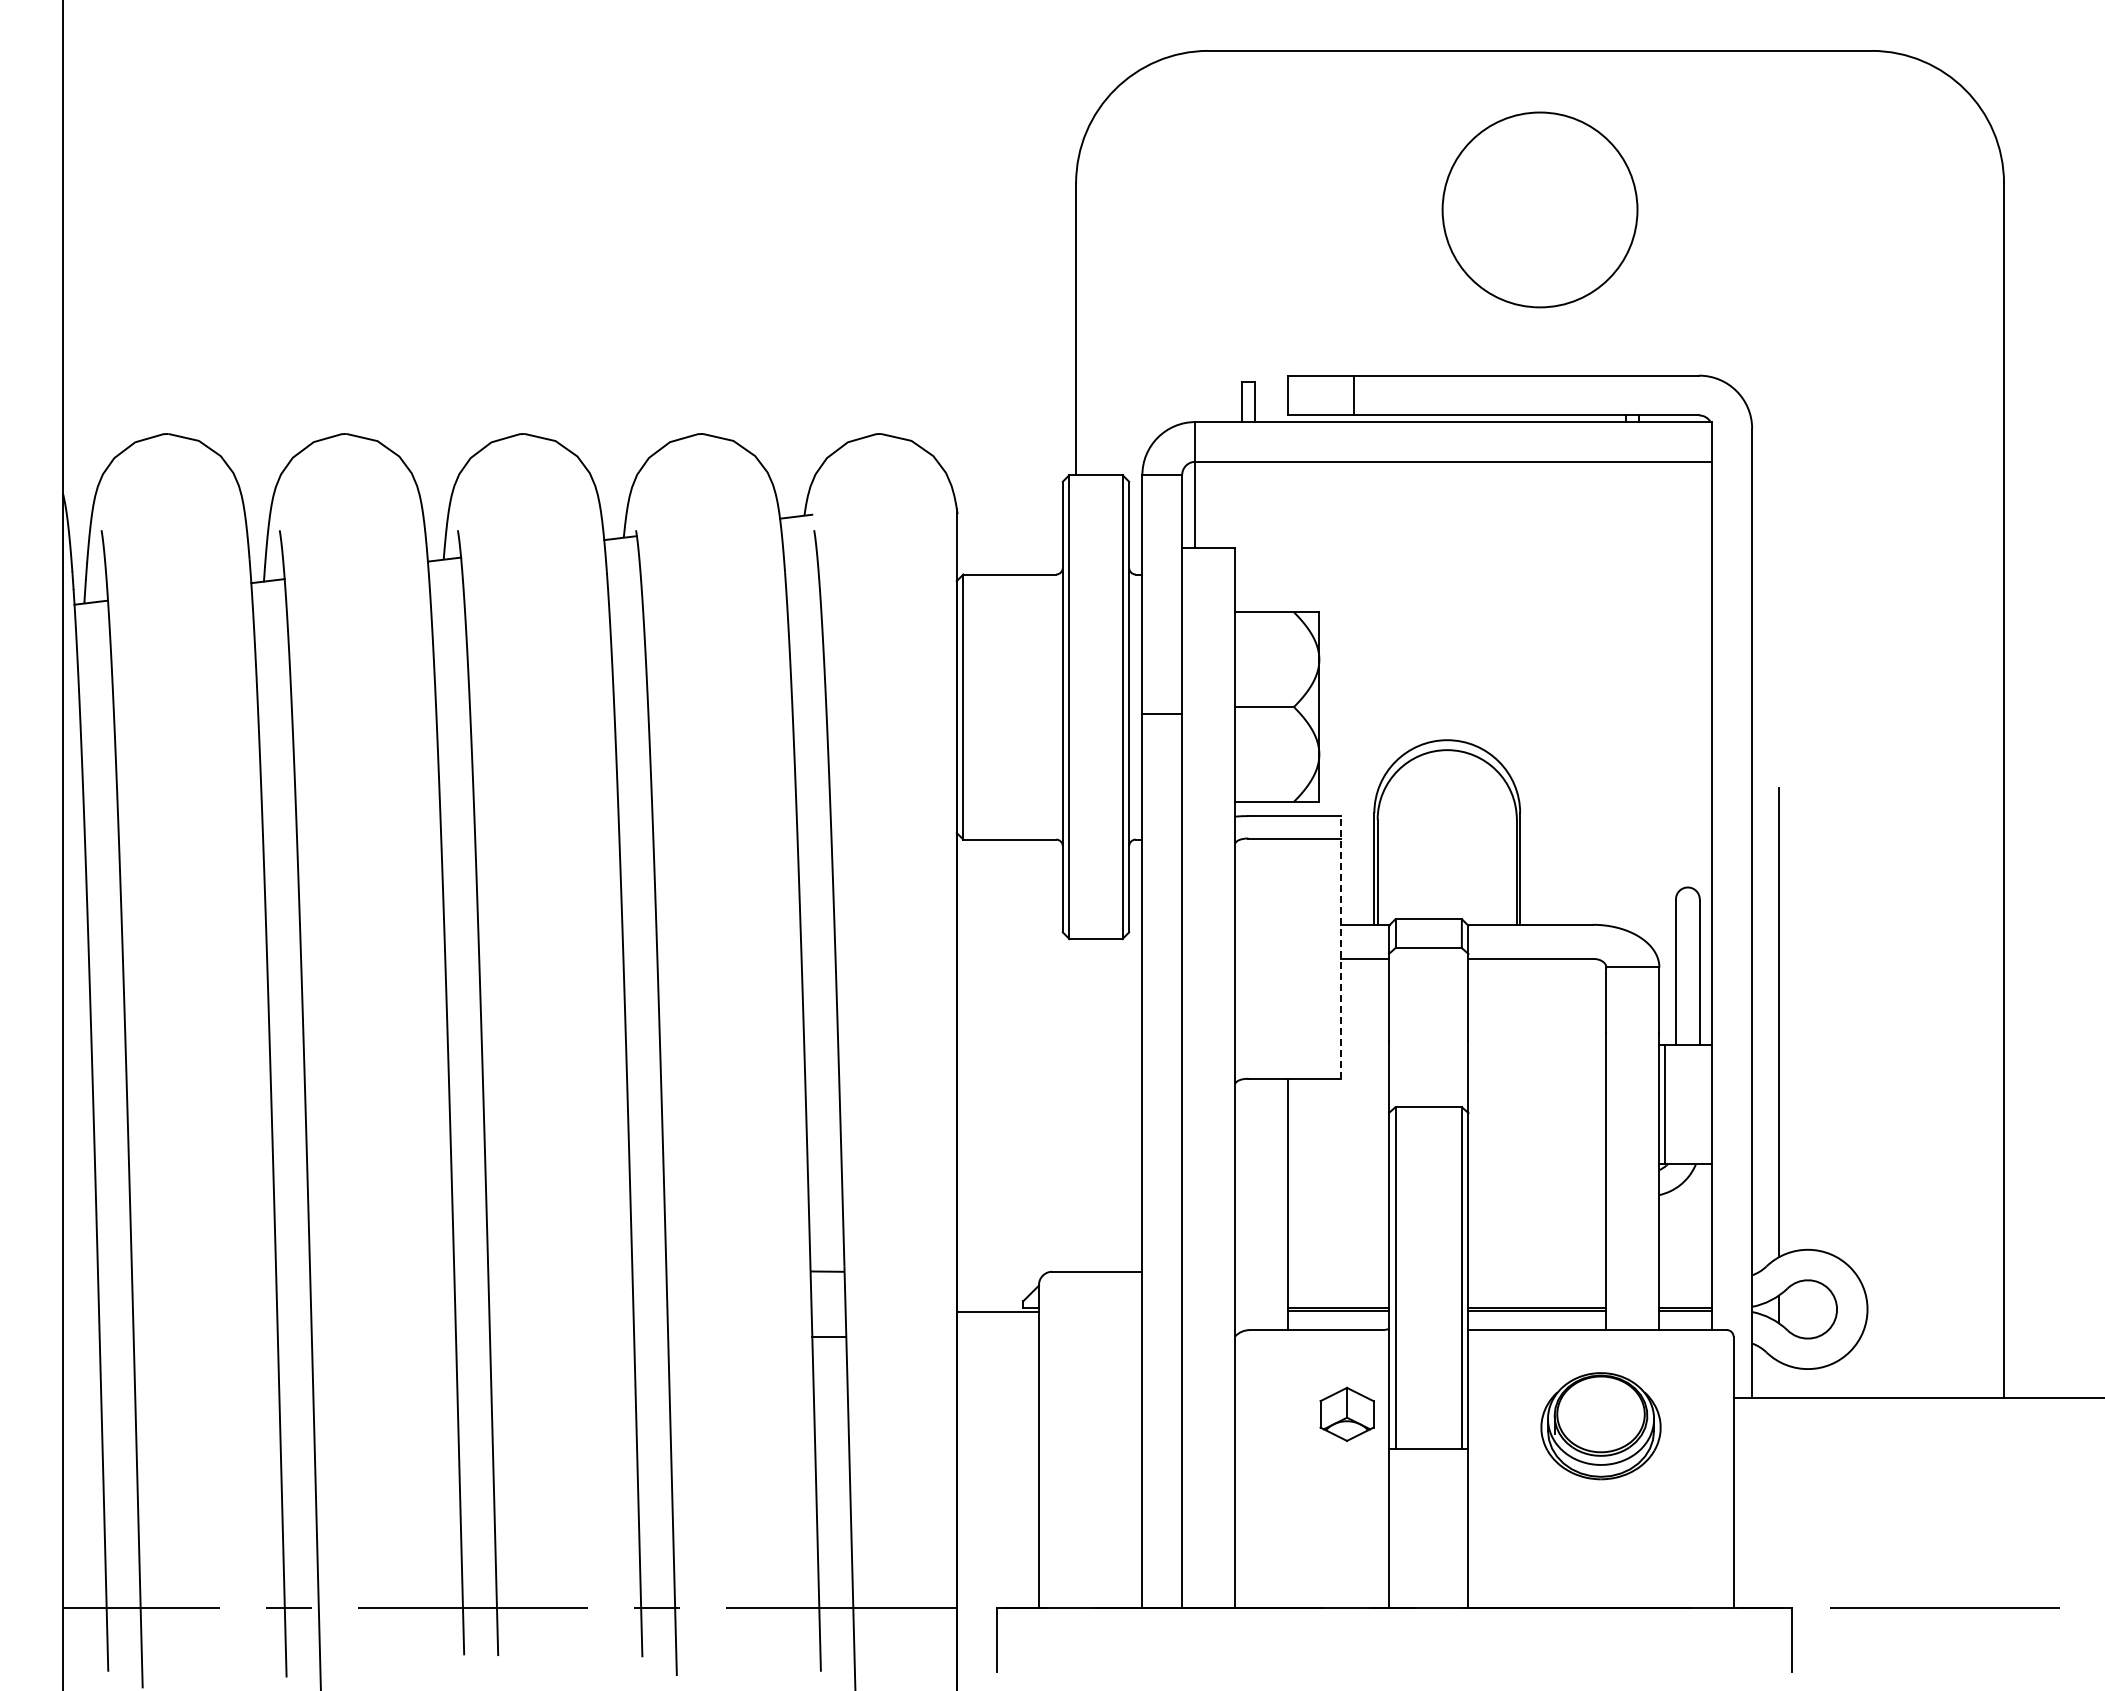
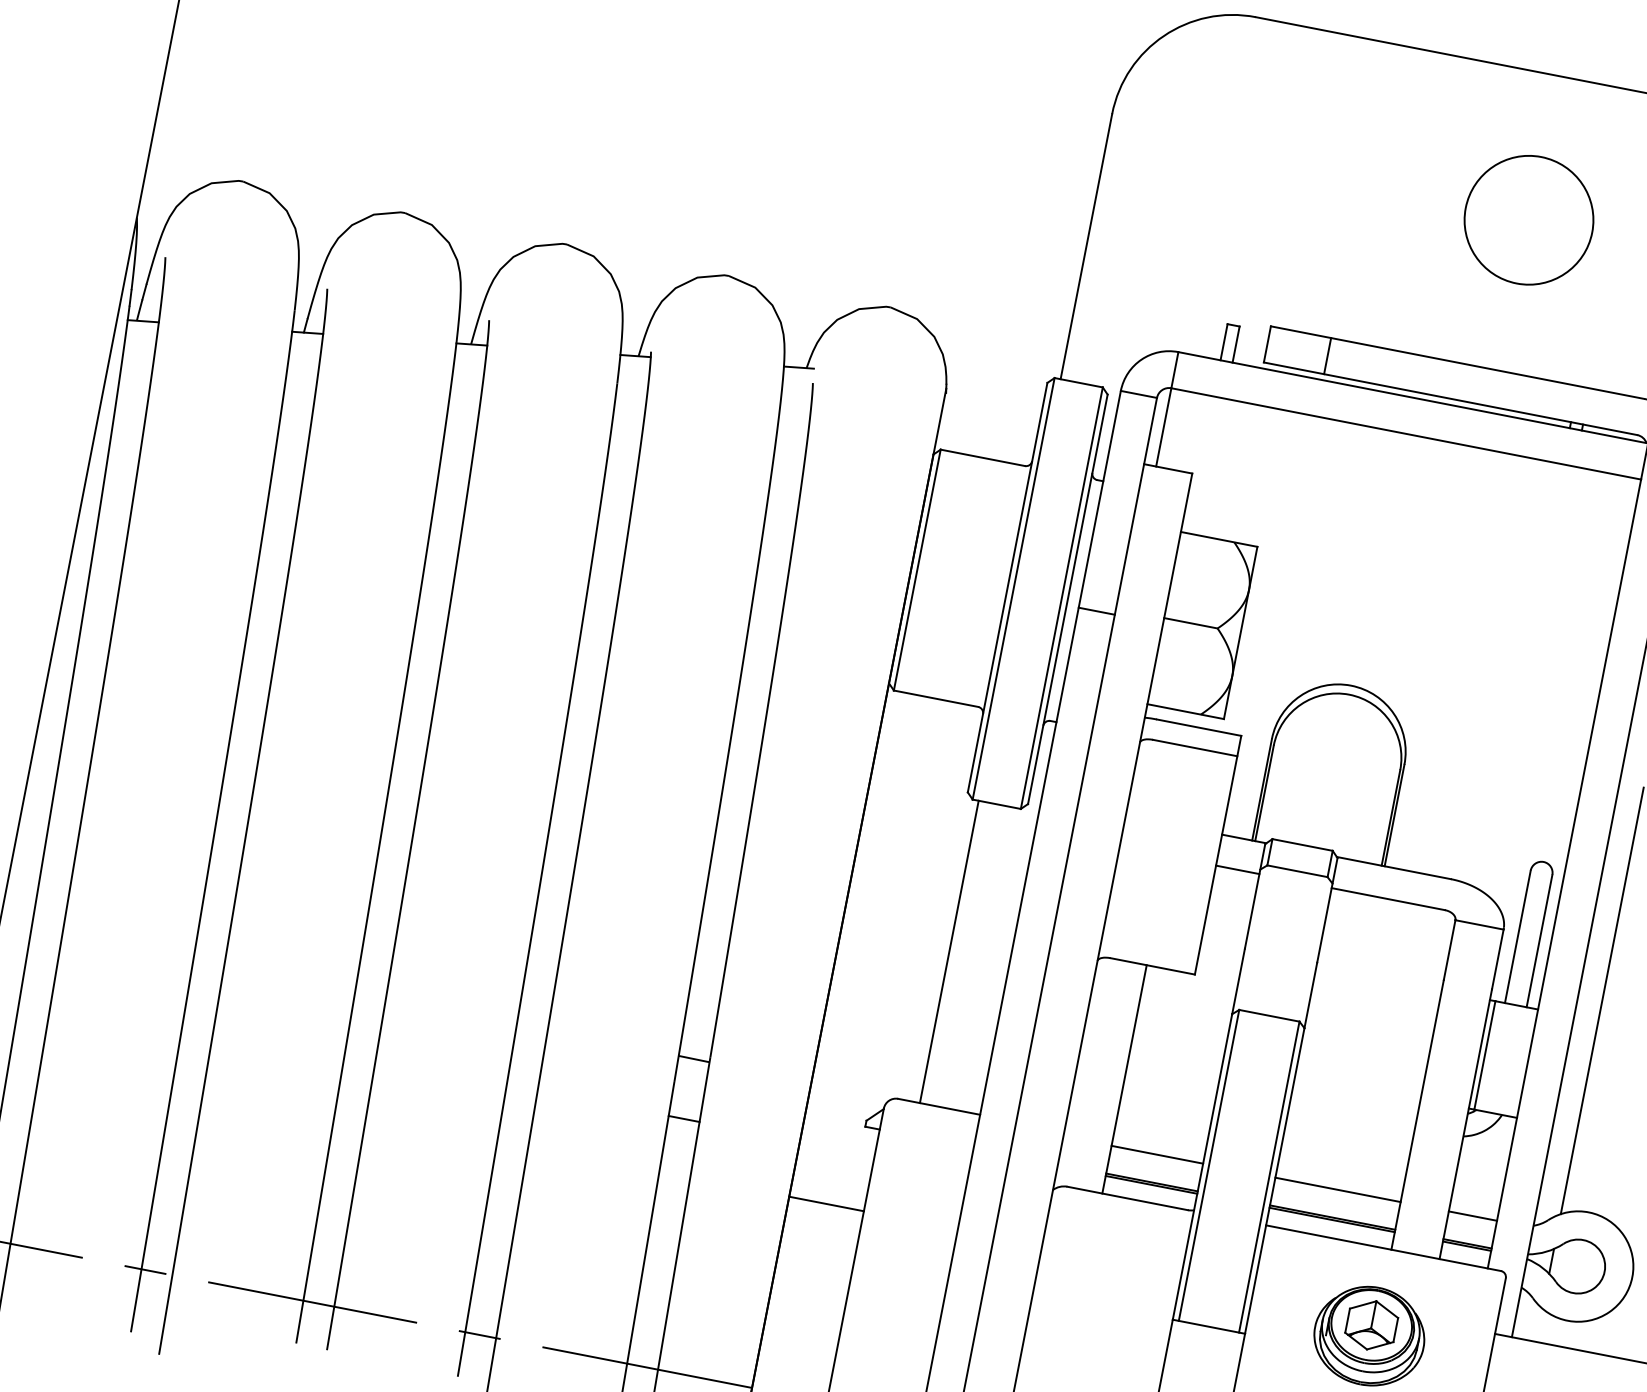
circle: (1539, 209) -> (1528, 219), size x0.71
line: (1341, 946) -> (1218, 854), dashed -> solid
line: (1076, 1105) -> (949, 952), added
line: (1338, 1277) -> (1157, 1154), added
line: (1537, 1277) -> (1338, 1189), added
line: (1685, 1277) -> (1472, 1215), added
line: (997, 1312) -> (826, 1204), moved
part: (1346, 1413) -> (1371, 1324), moved

